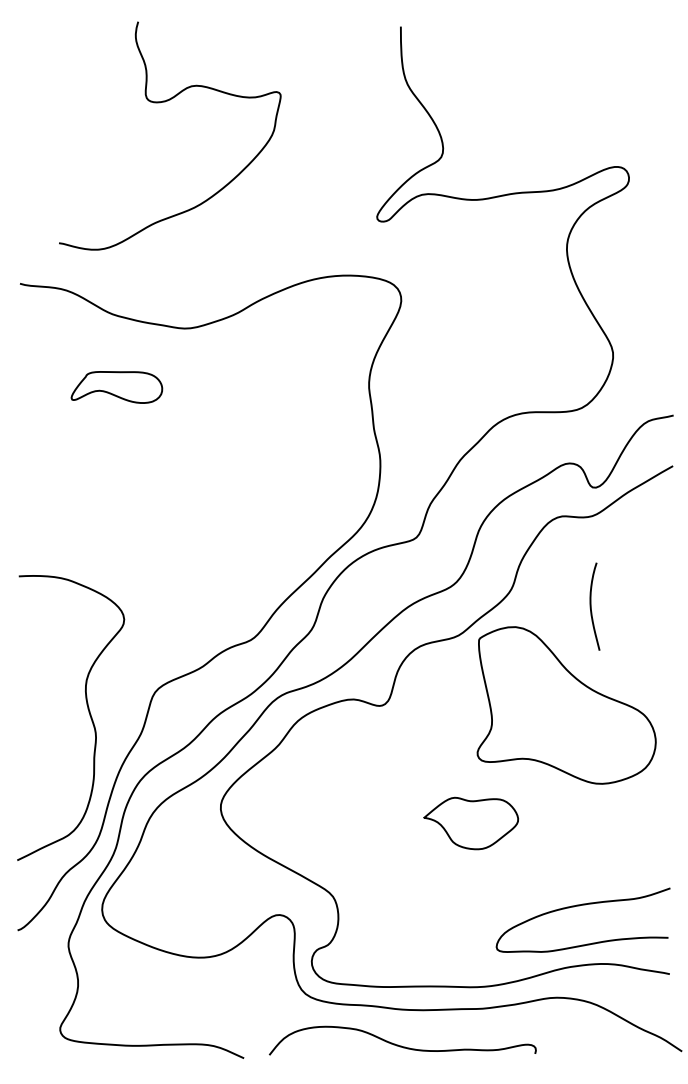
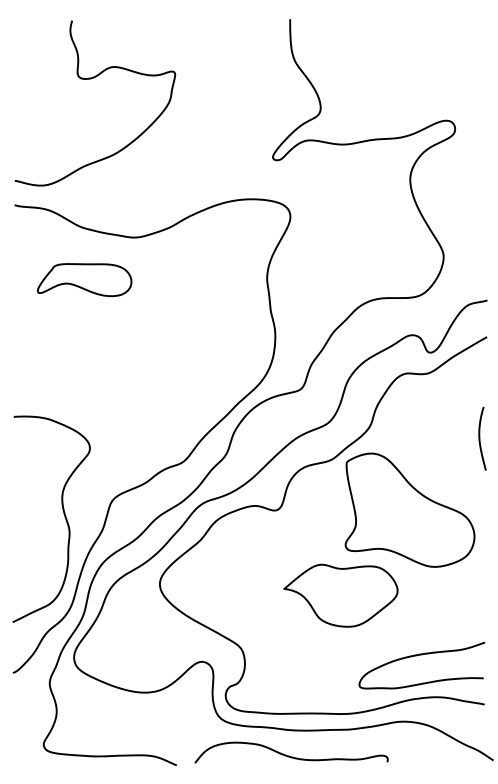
curve: (164, 103) -> (91, 79), moved
part: (116, 387) -> (84, 280), size x1.43
curve: (592, 606) -> (480, 438), moved
part: (470, 823) -> (340, 595), size x1.67

